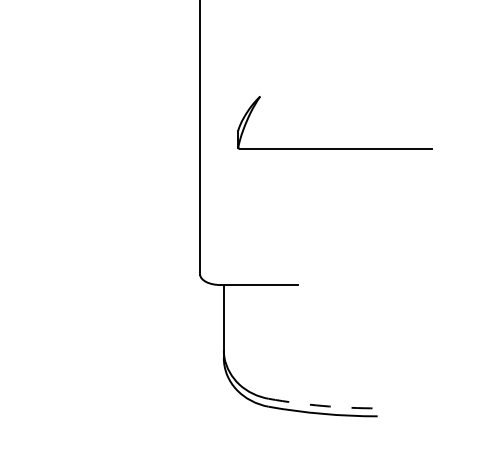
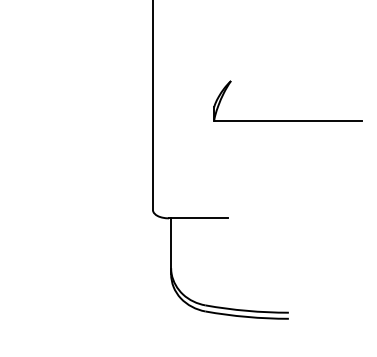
part: (334, 148) -> (287, 120), moved
arc: (322, 405) -> (246, 310), dashed -> solid

